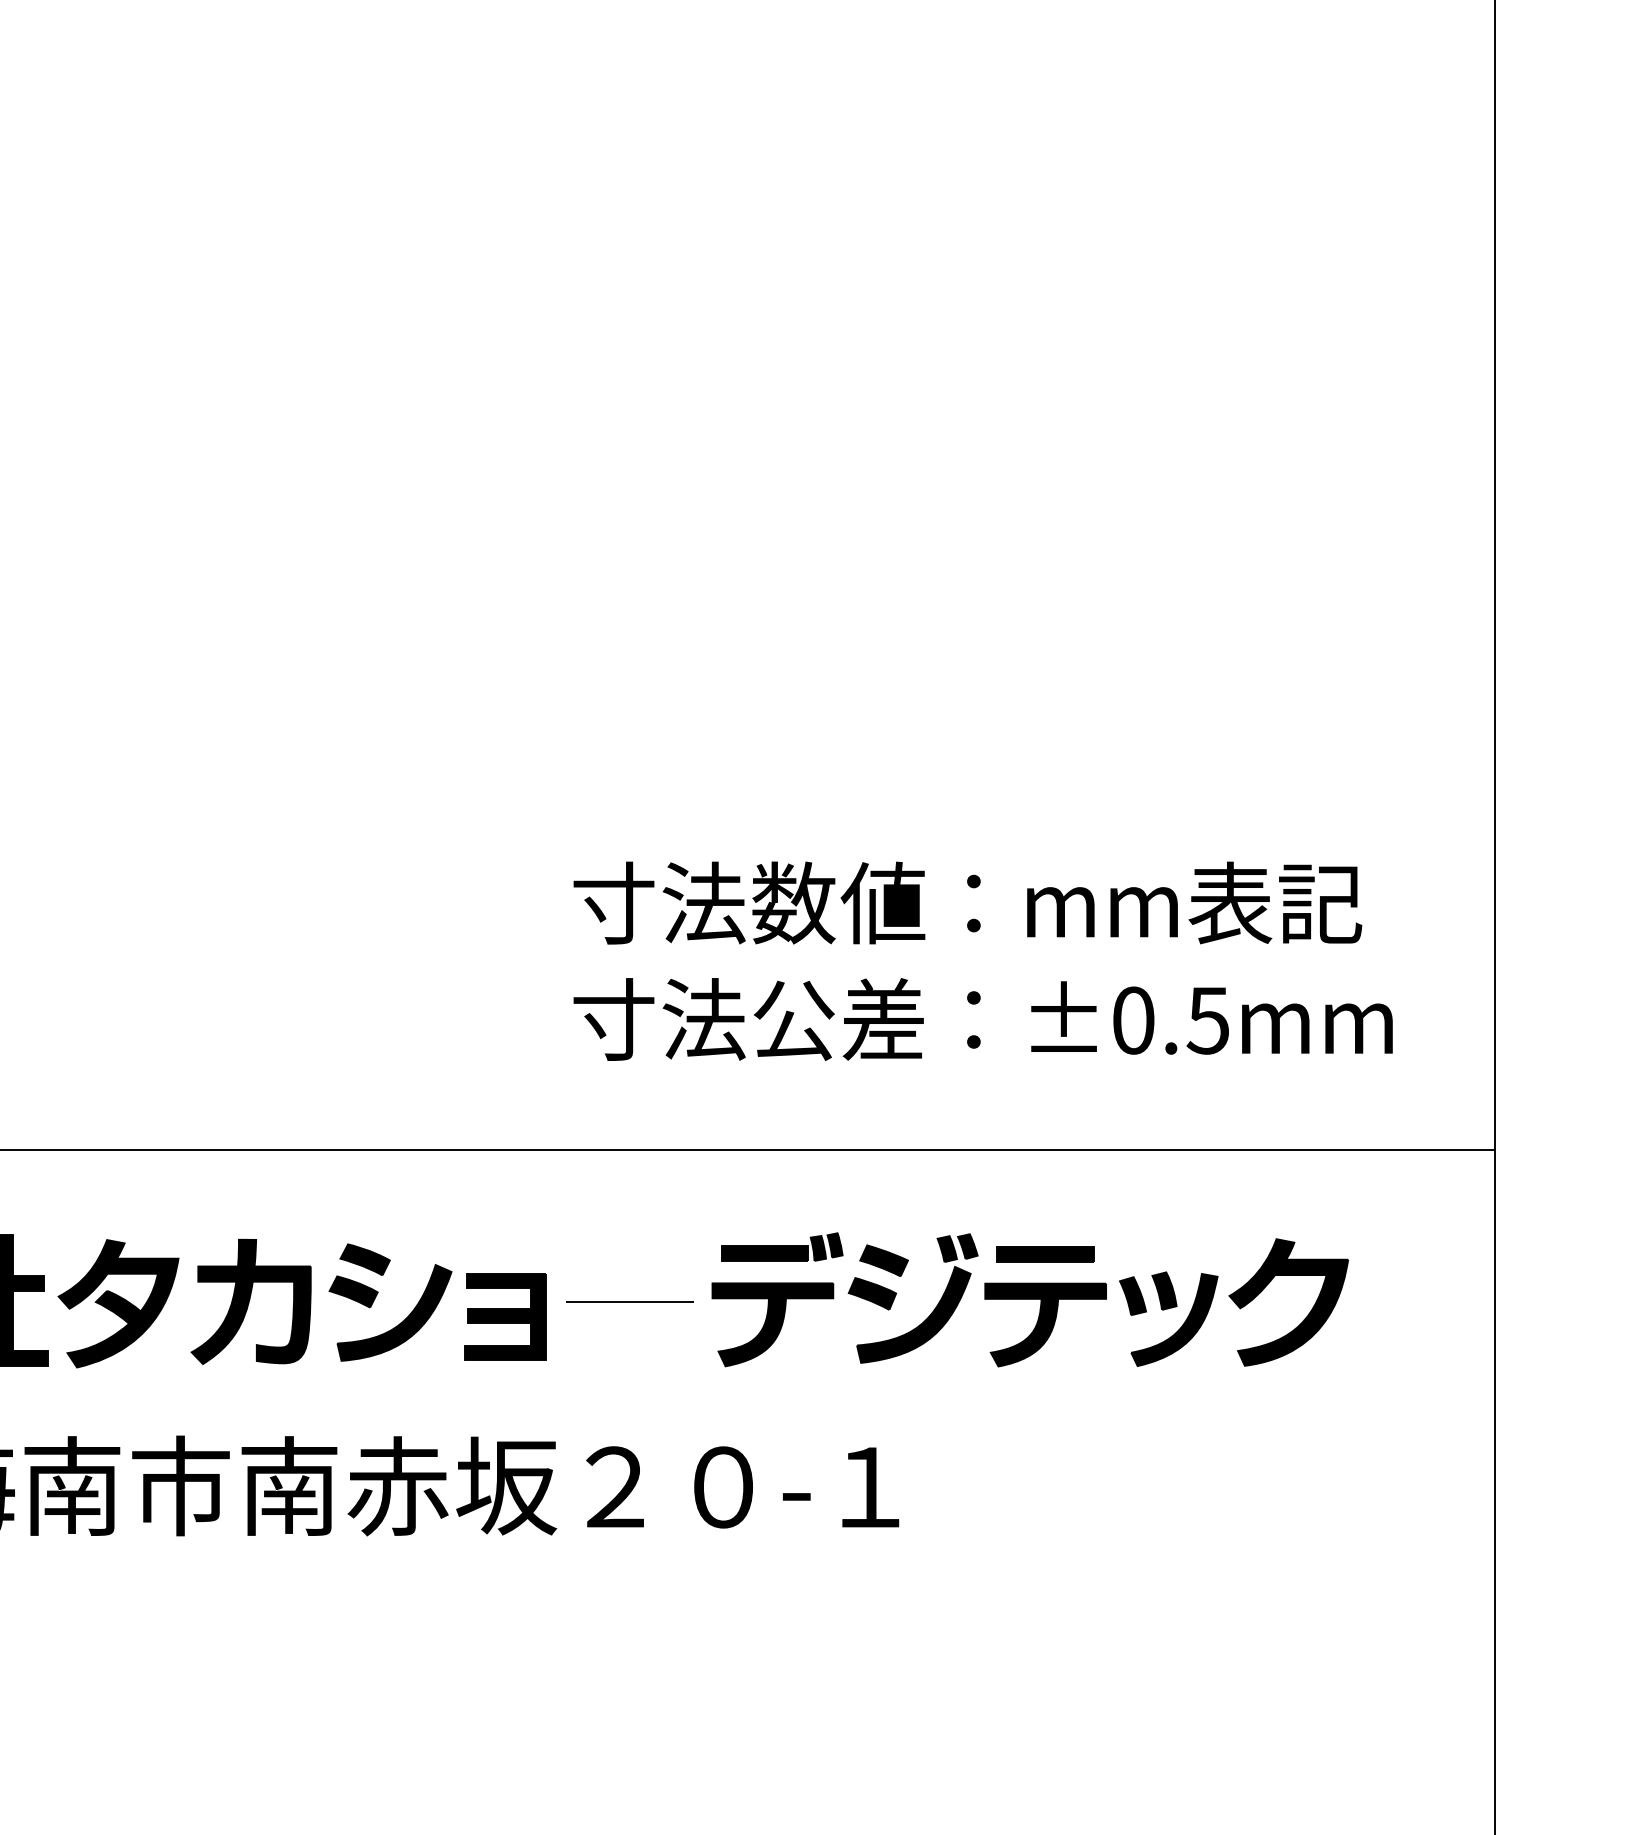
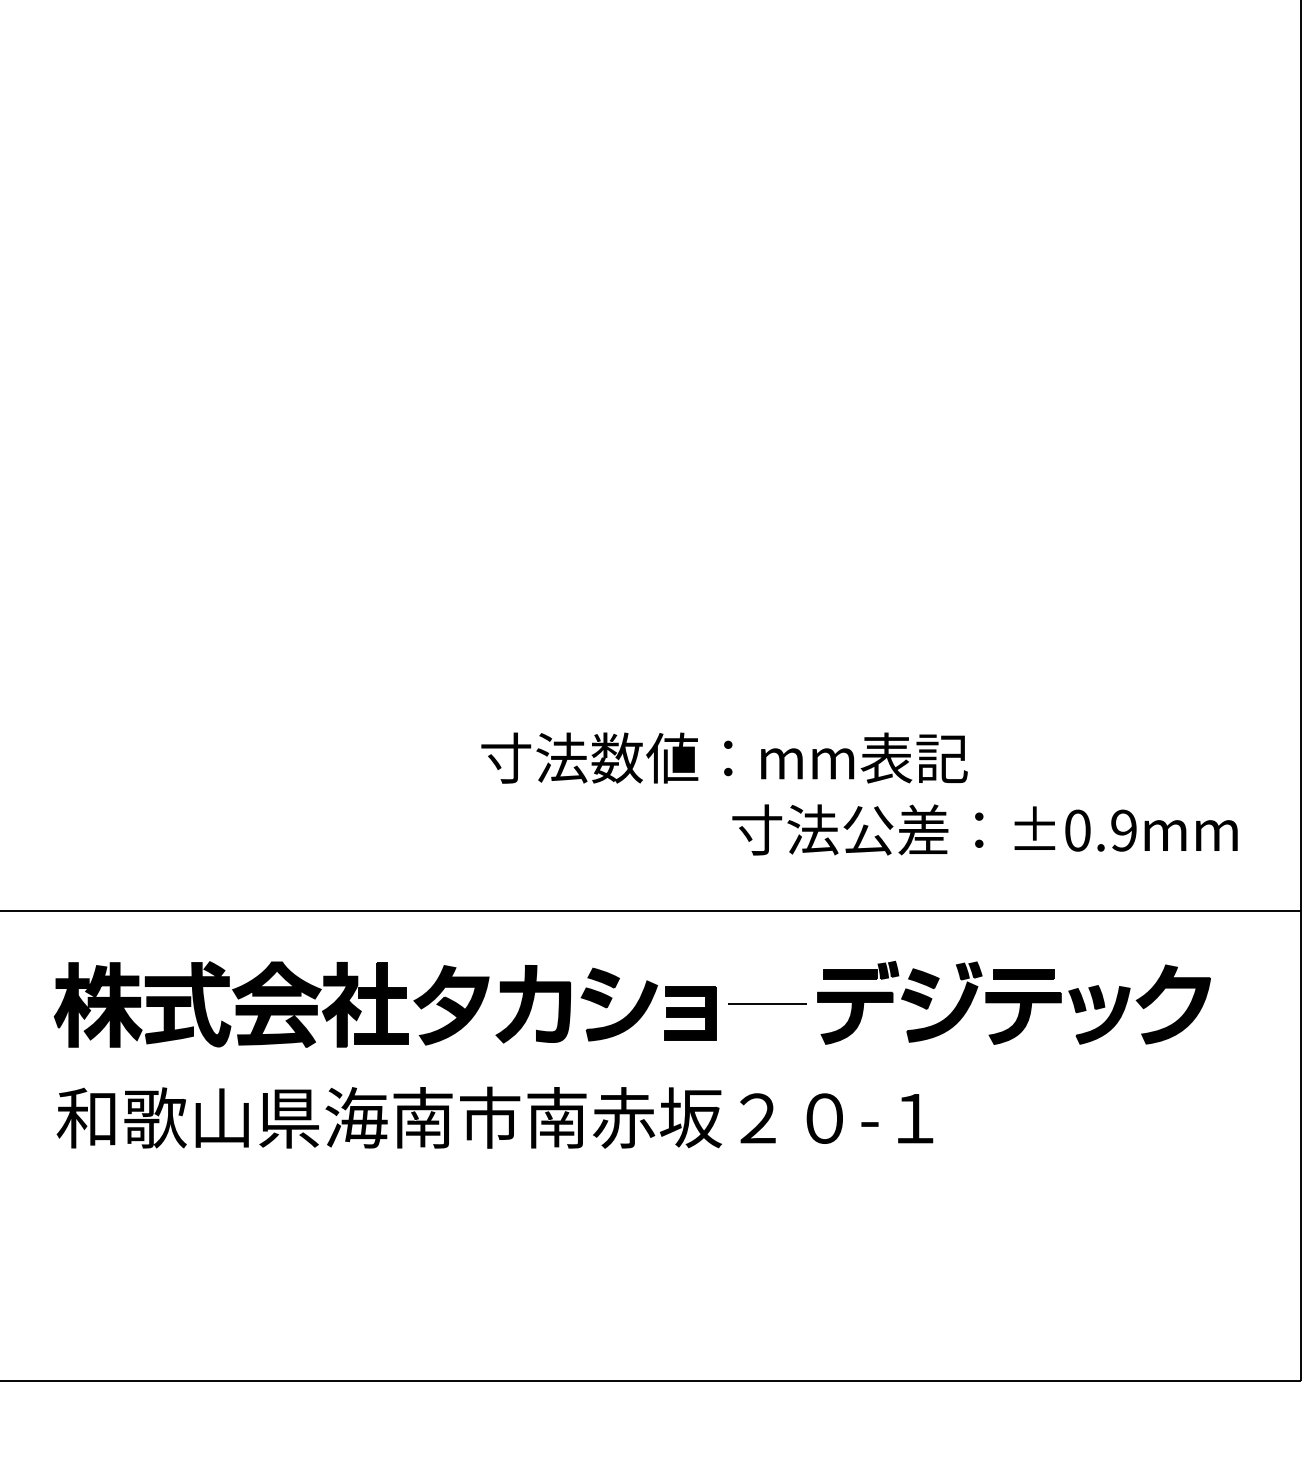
text: (967, 902) -> (724, 757), moved
text: (1207, 1020) -> (1123, 830), ±0.5mm -> ±0.9mm

